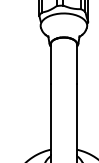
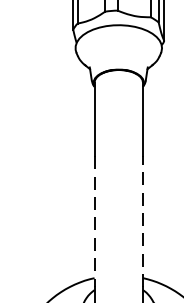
line: (76, 118) -> (142, 220), solid -> dashed
line: (50, 119) -> (93, 222), solid -> dashed

